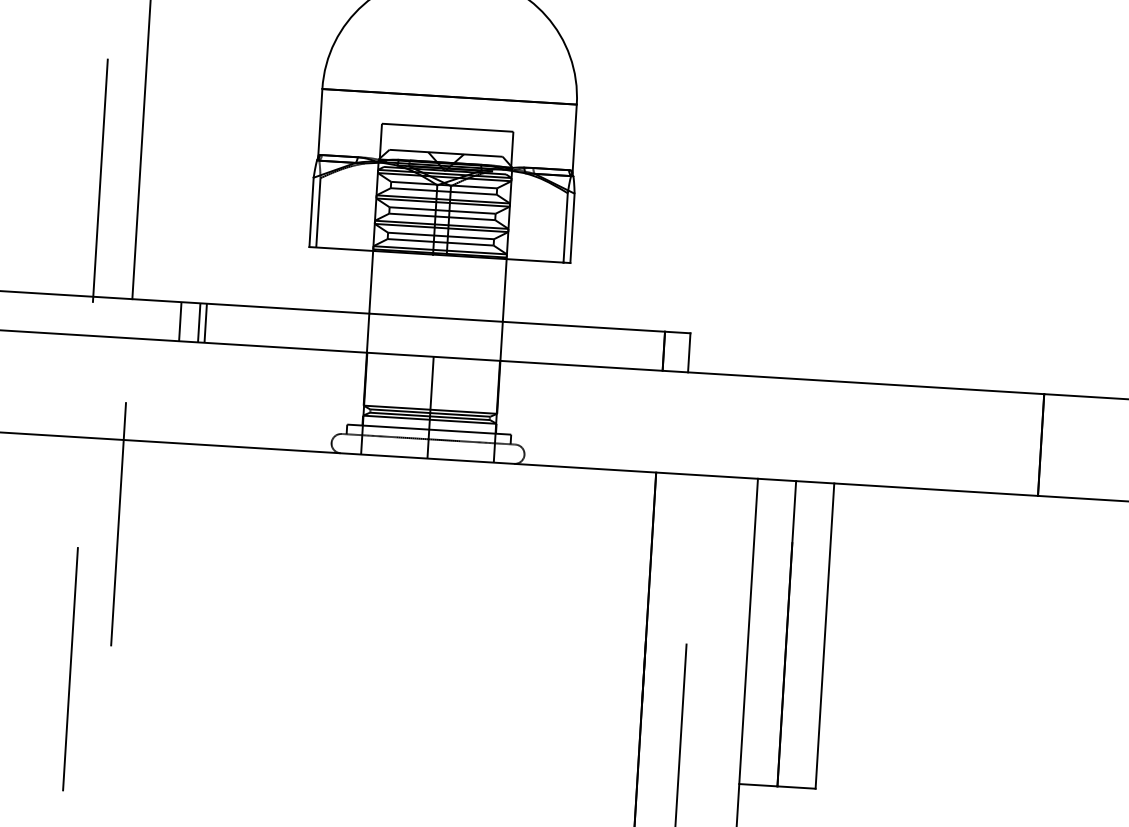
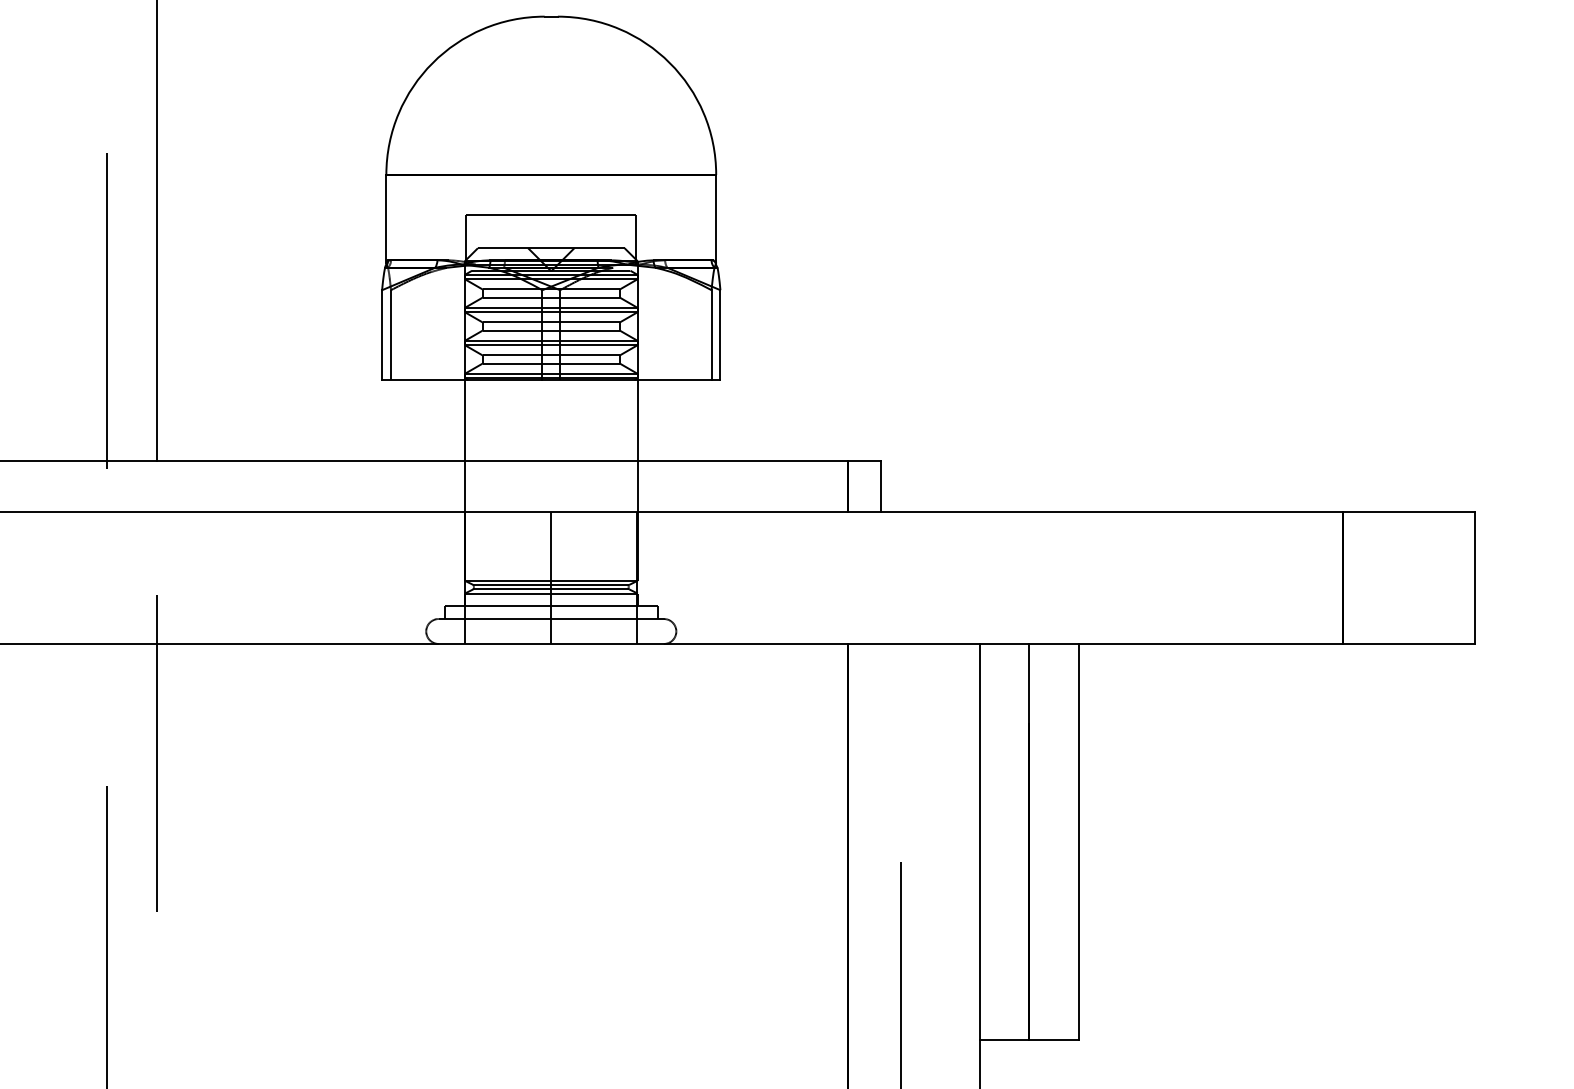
line: (180, 321) -> (221, 486), removed
line: (199, 322) -> (245, 486), removed
line: (205, 323) -> (254, 486), removed

